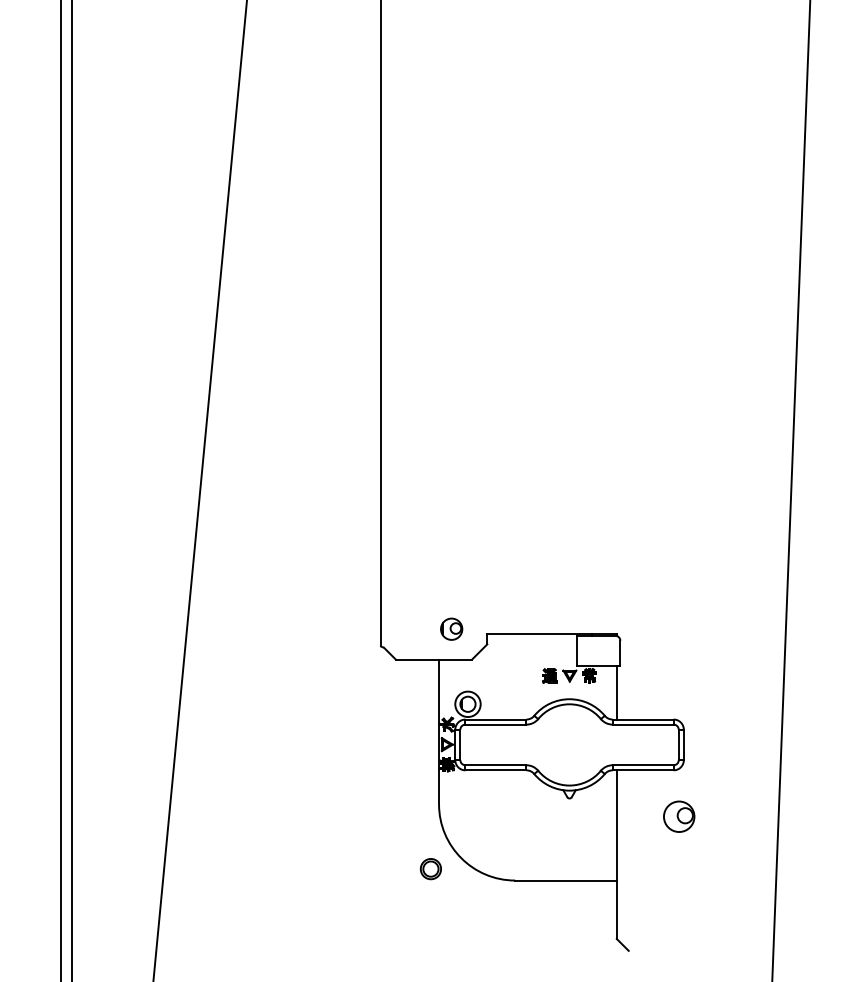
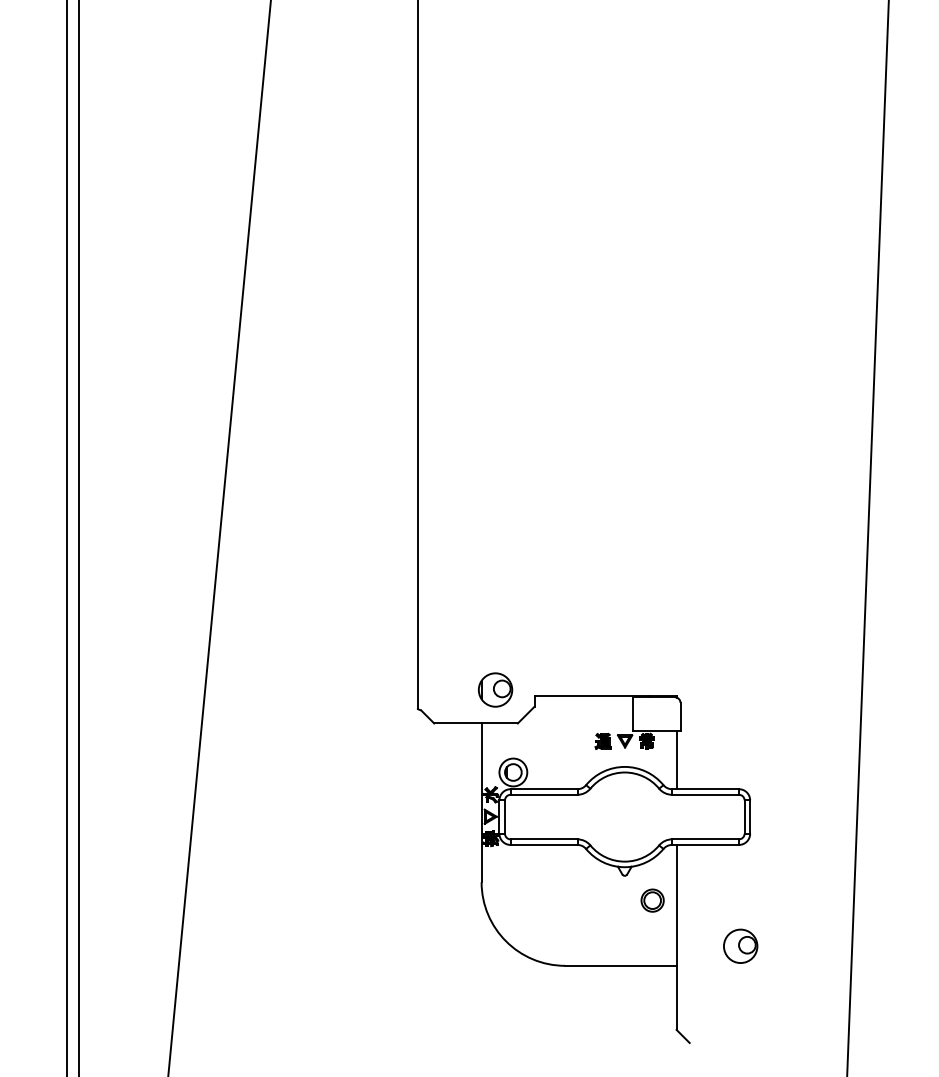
part: (451, 629) -> (495, 690), size x1.43
part: (679, 816) -> (741, 946), moved
part: (430, 869) -> (652, 901), moved

